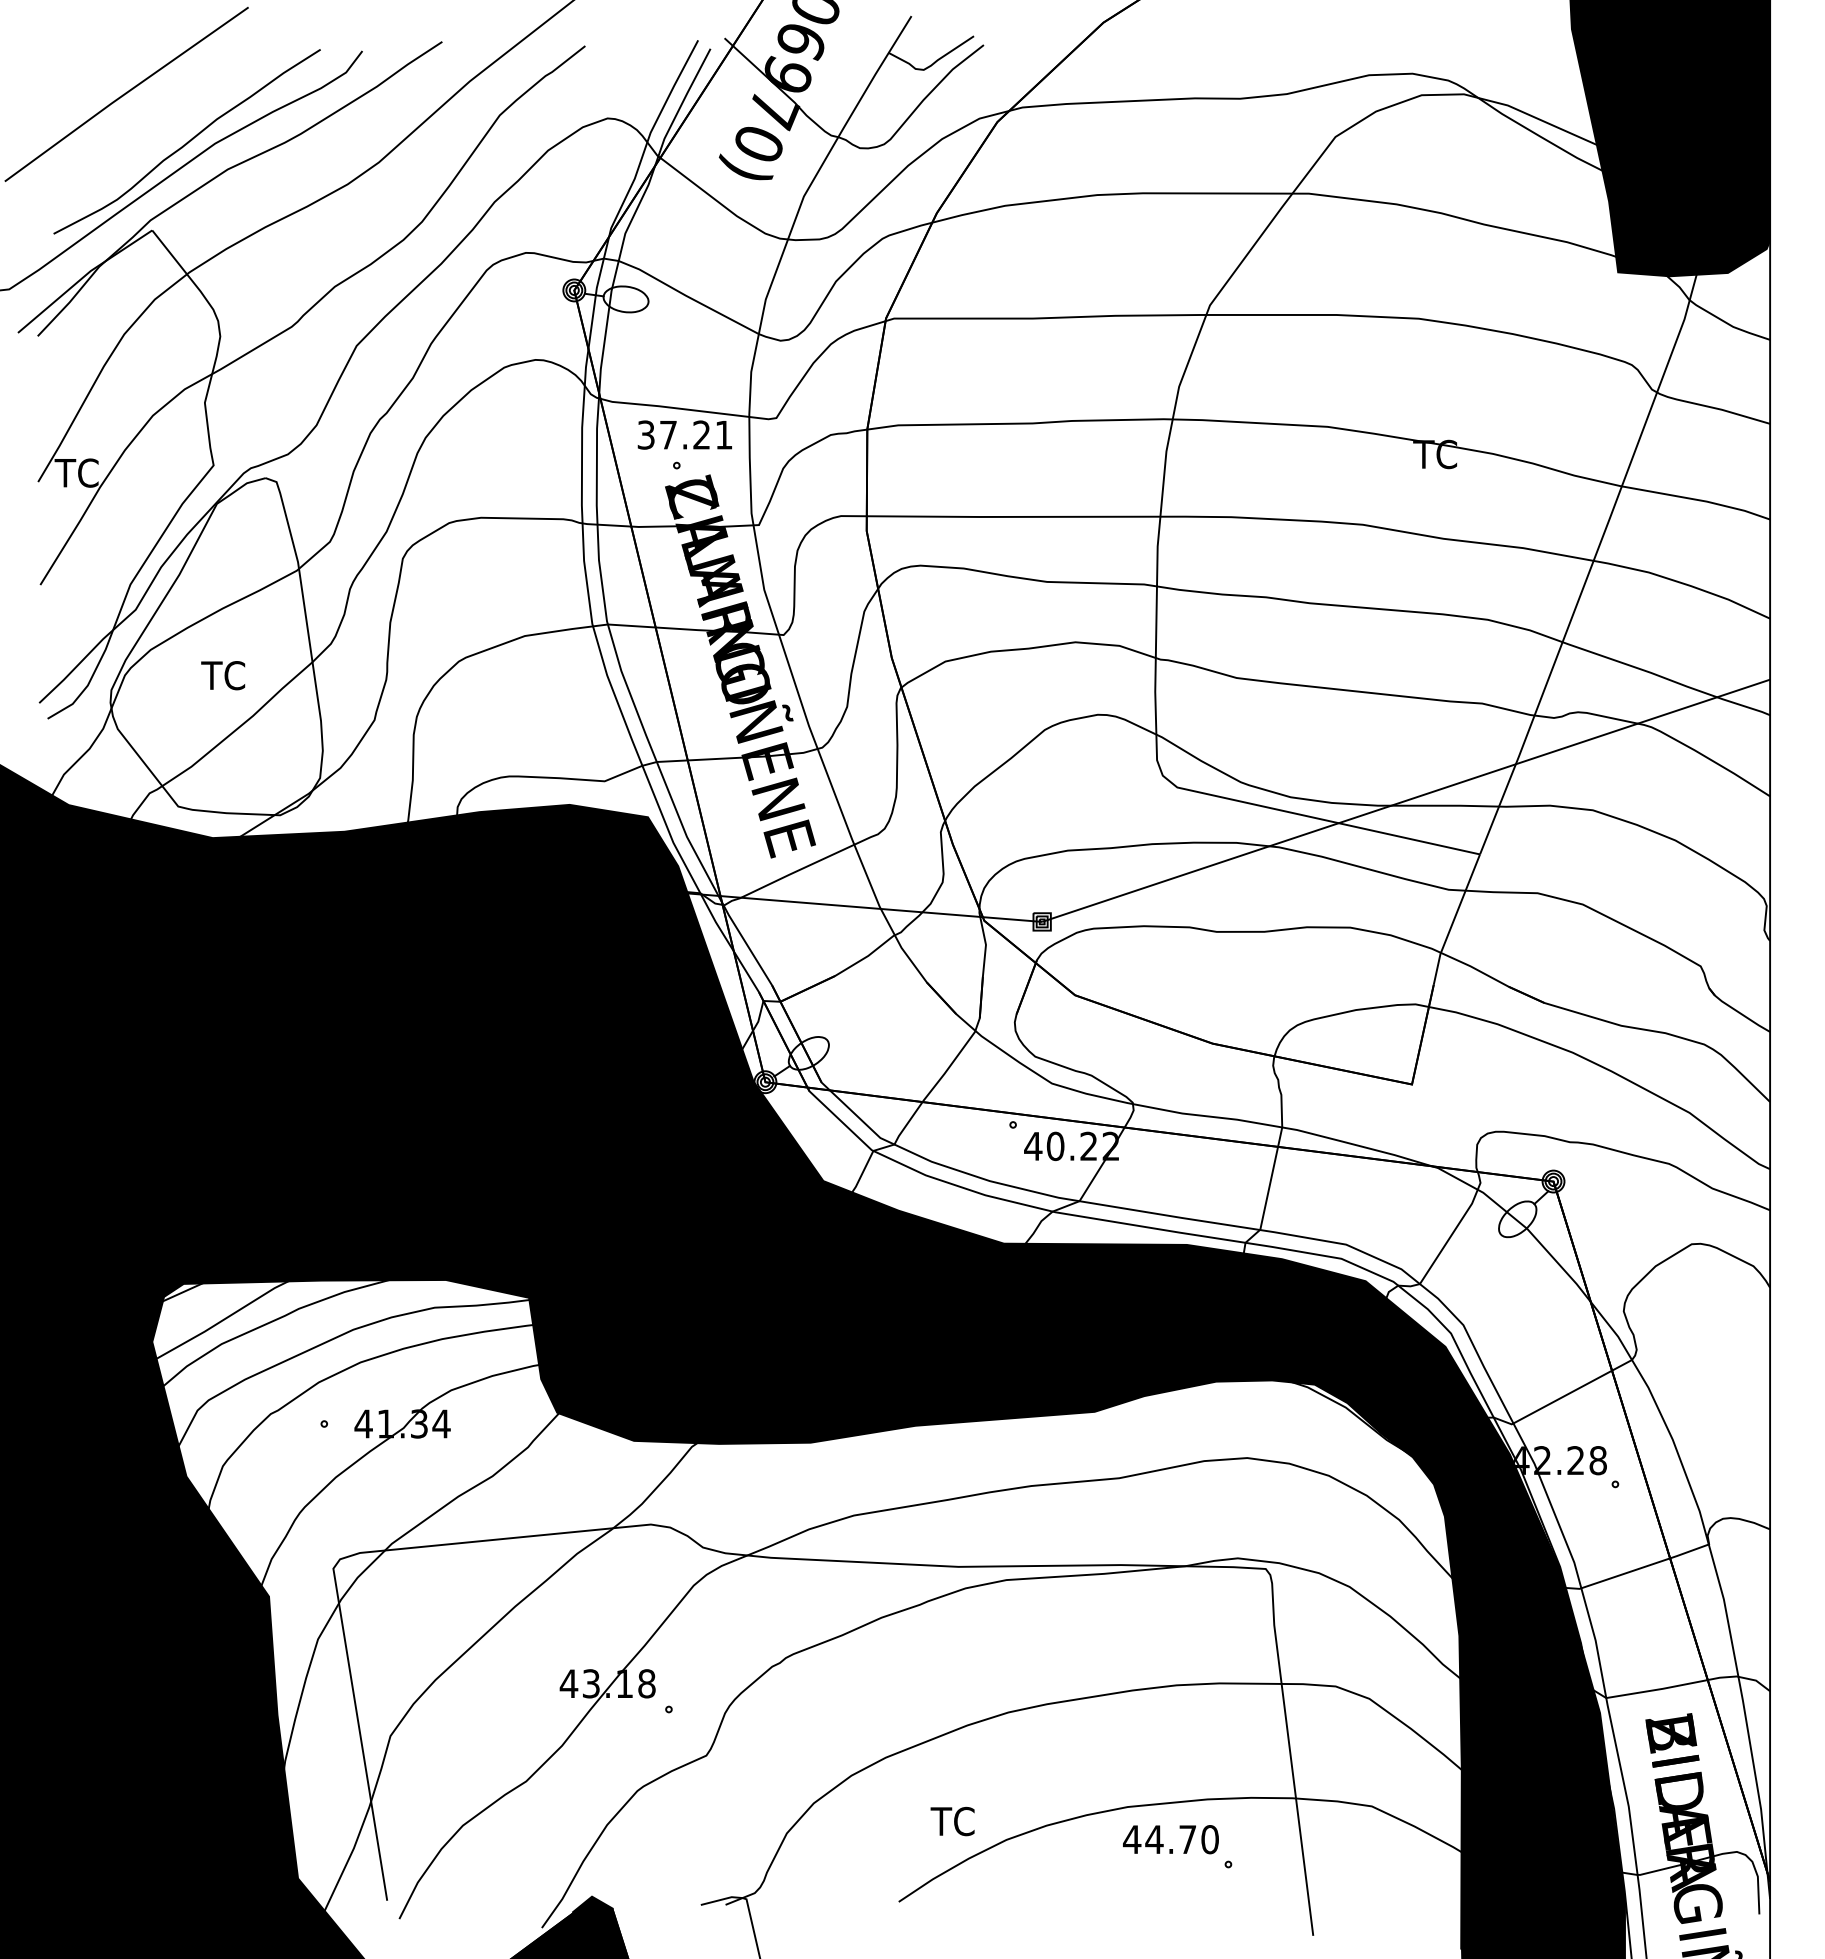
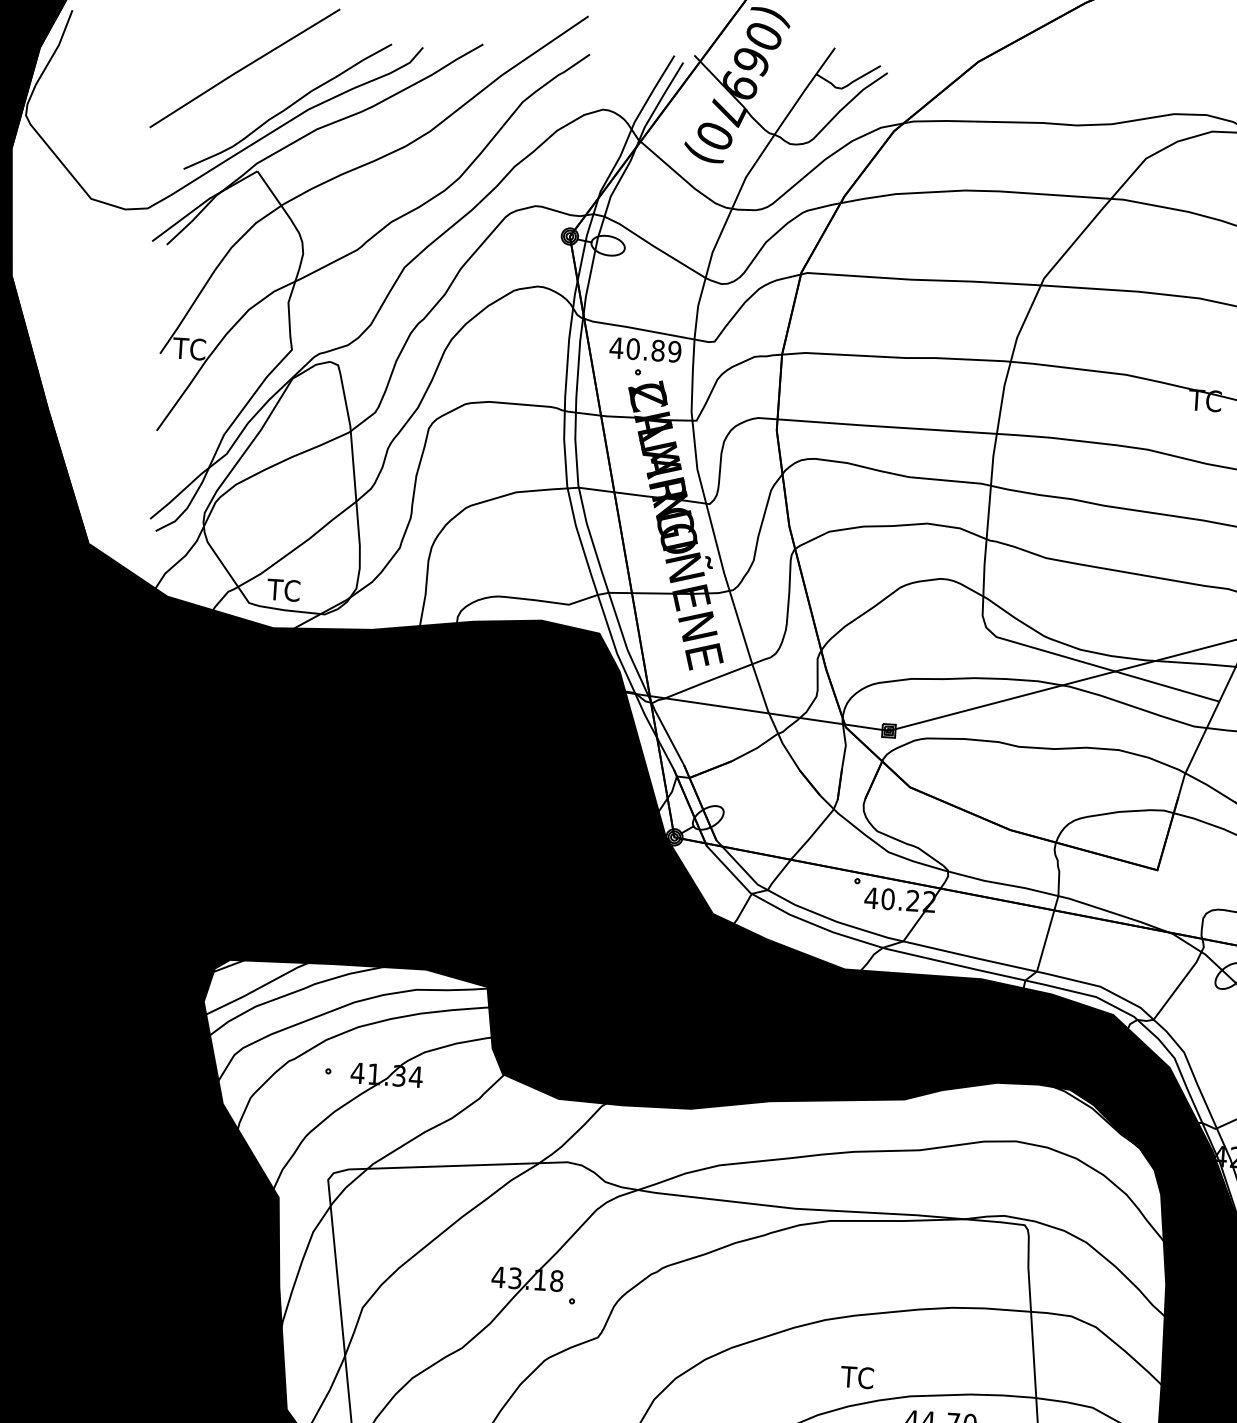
text: (684, 434) -> (645, 349), 37.21 -> 40.89
text: (223, 675) -> (283, 590), moved
text: (952, 1821) -> (857, 1377), moved

